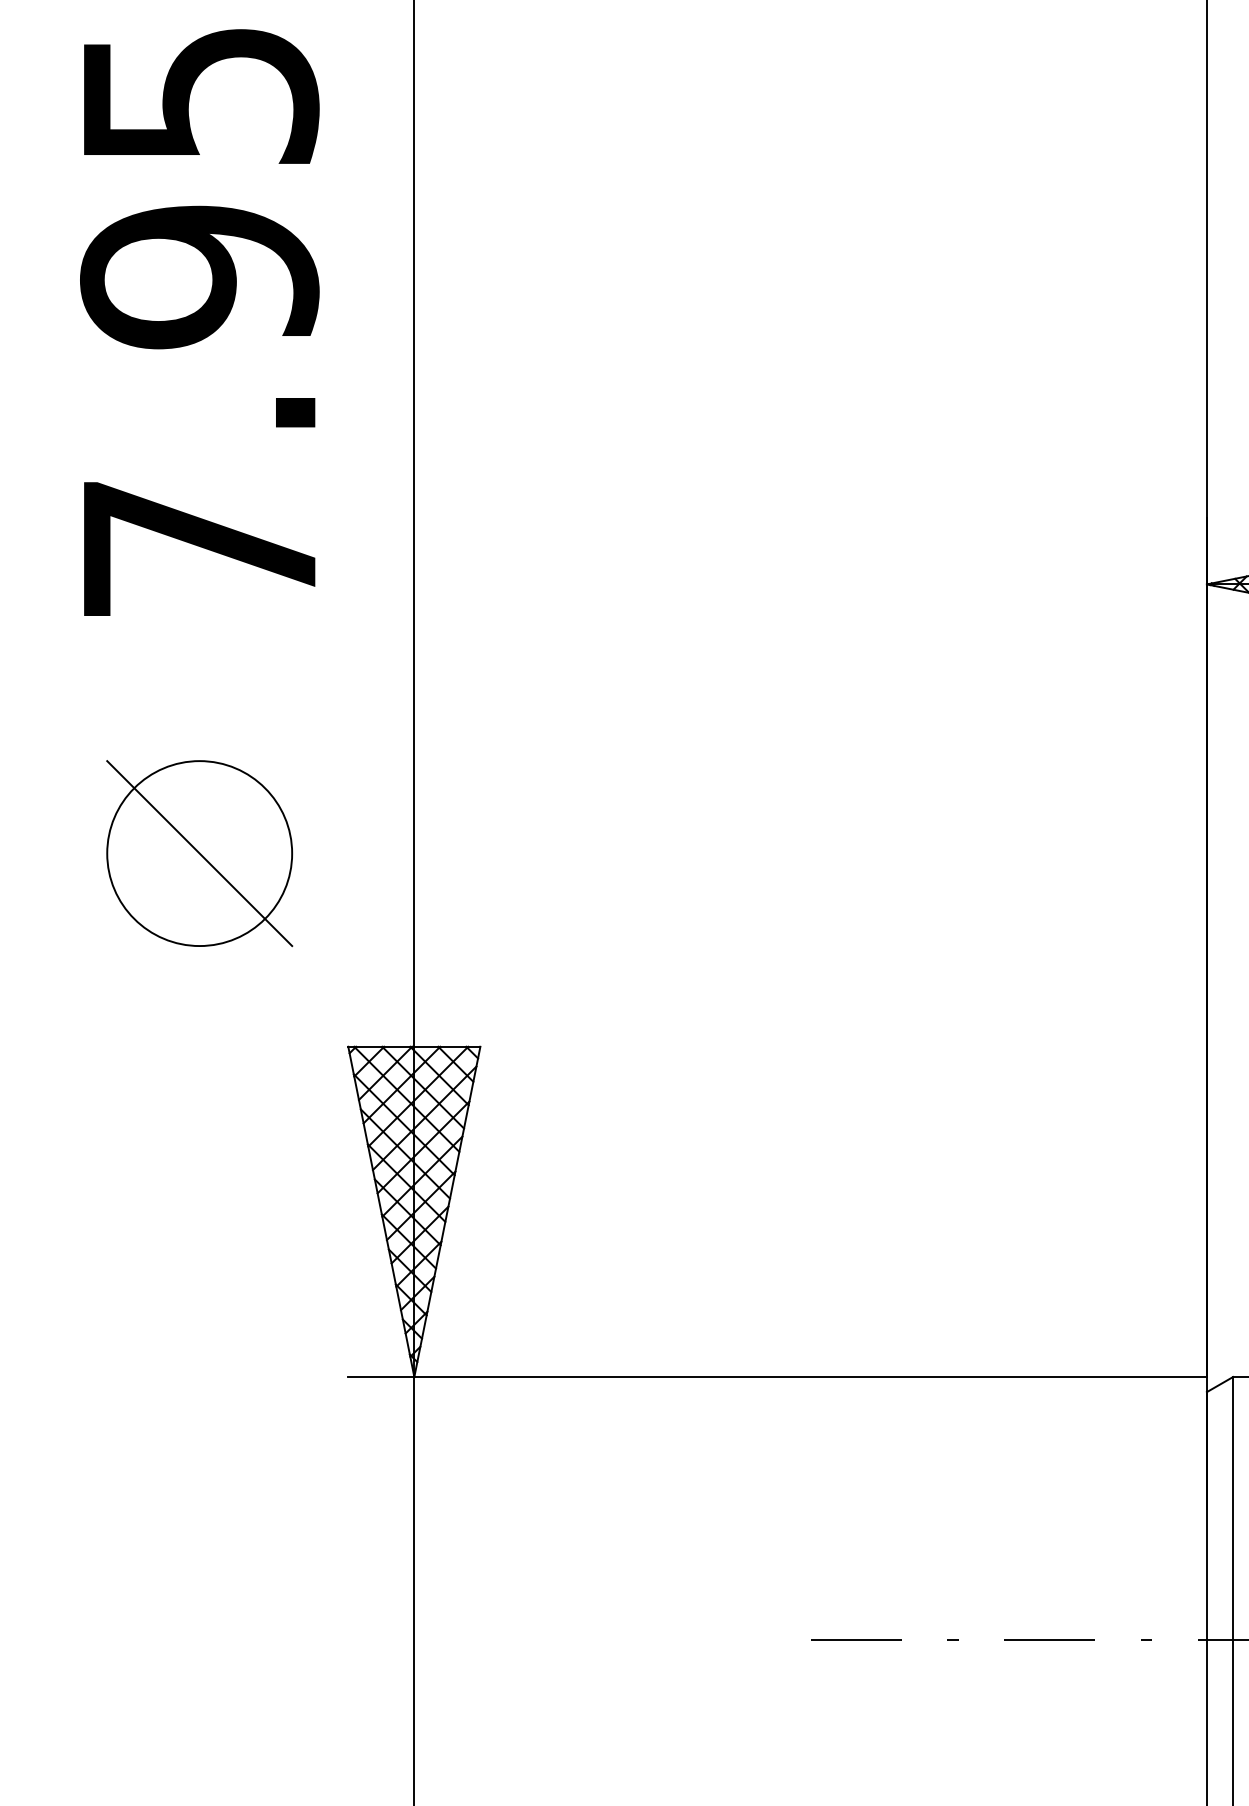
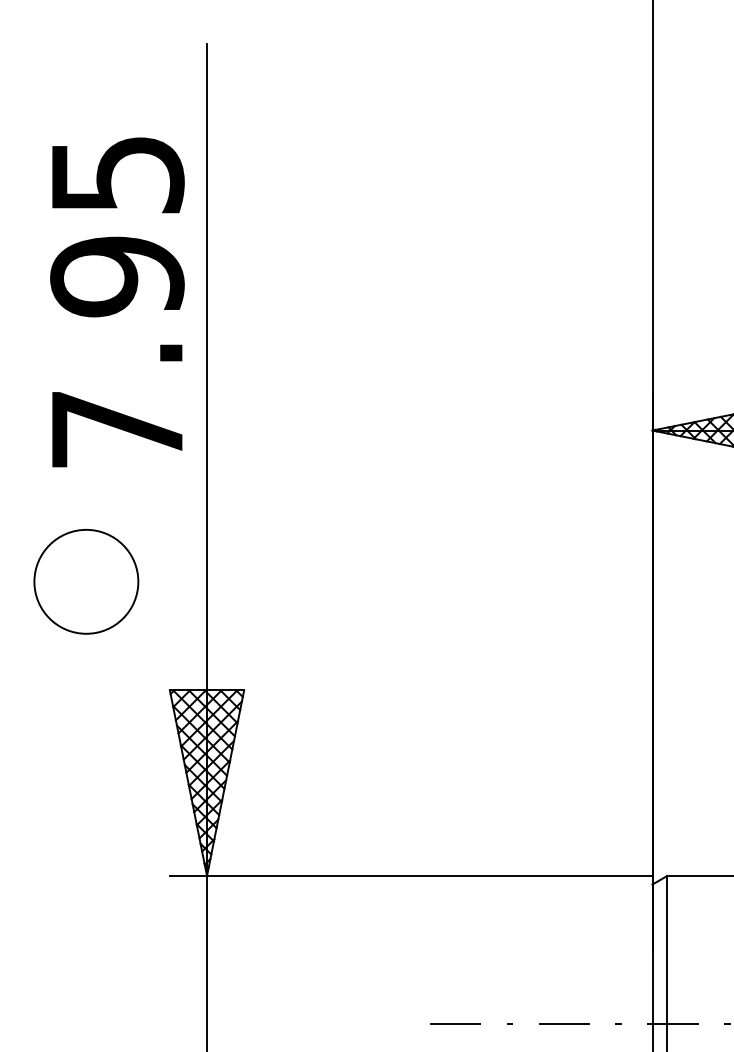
text: (199, 322) -> (117, 302), moved
line: (199, 852) -> (86, 581), removed

